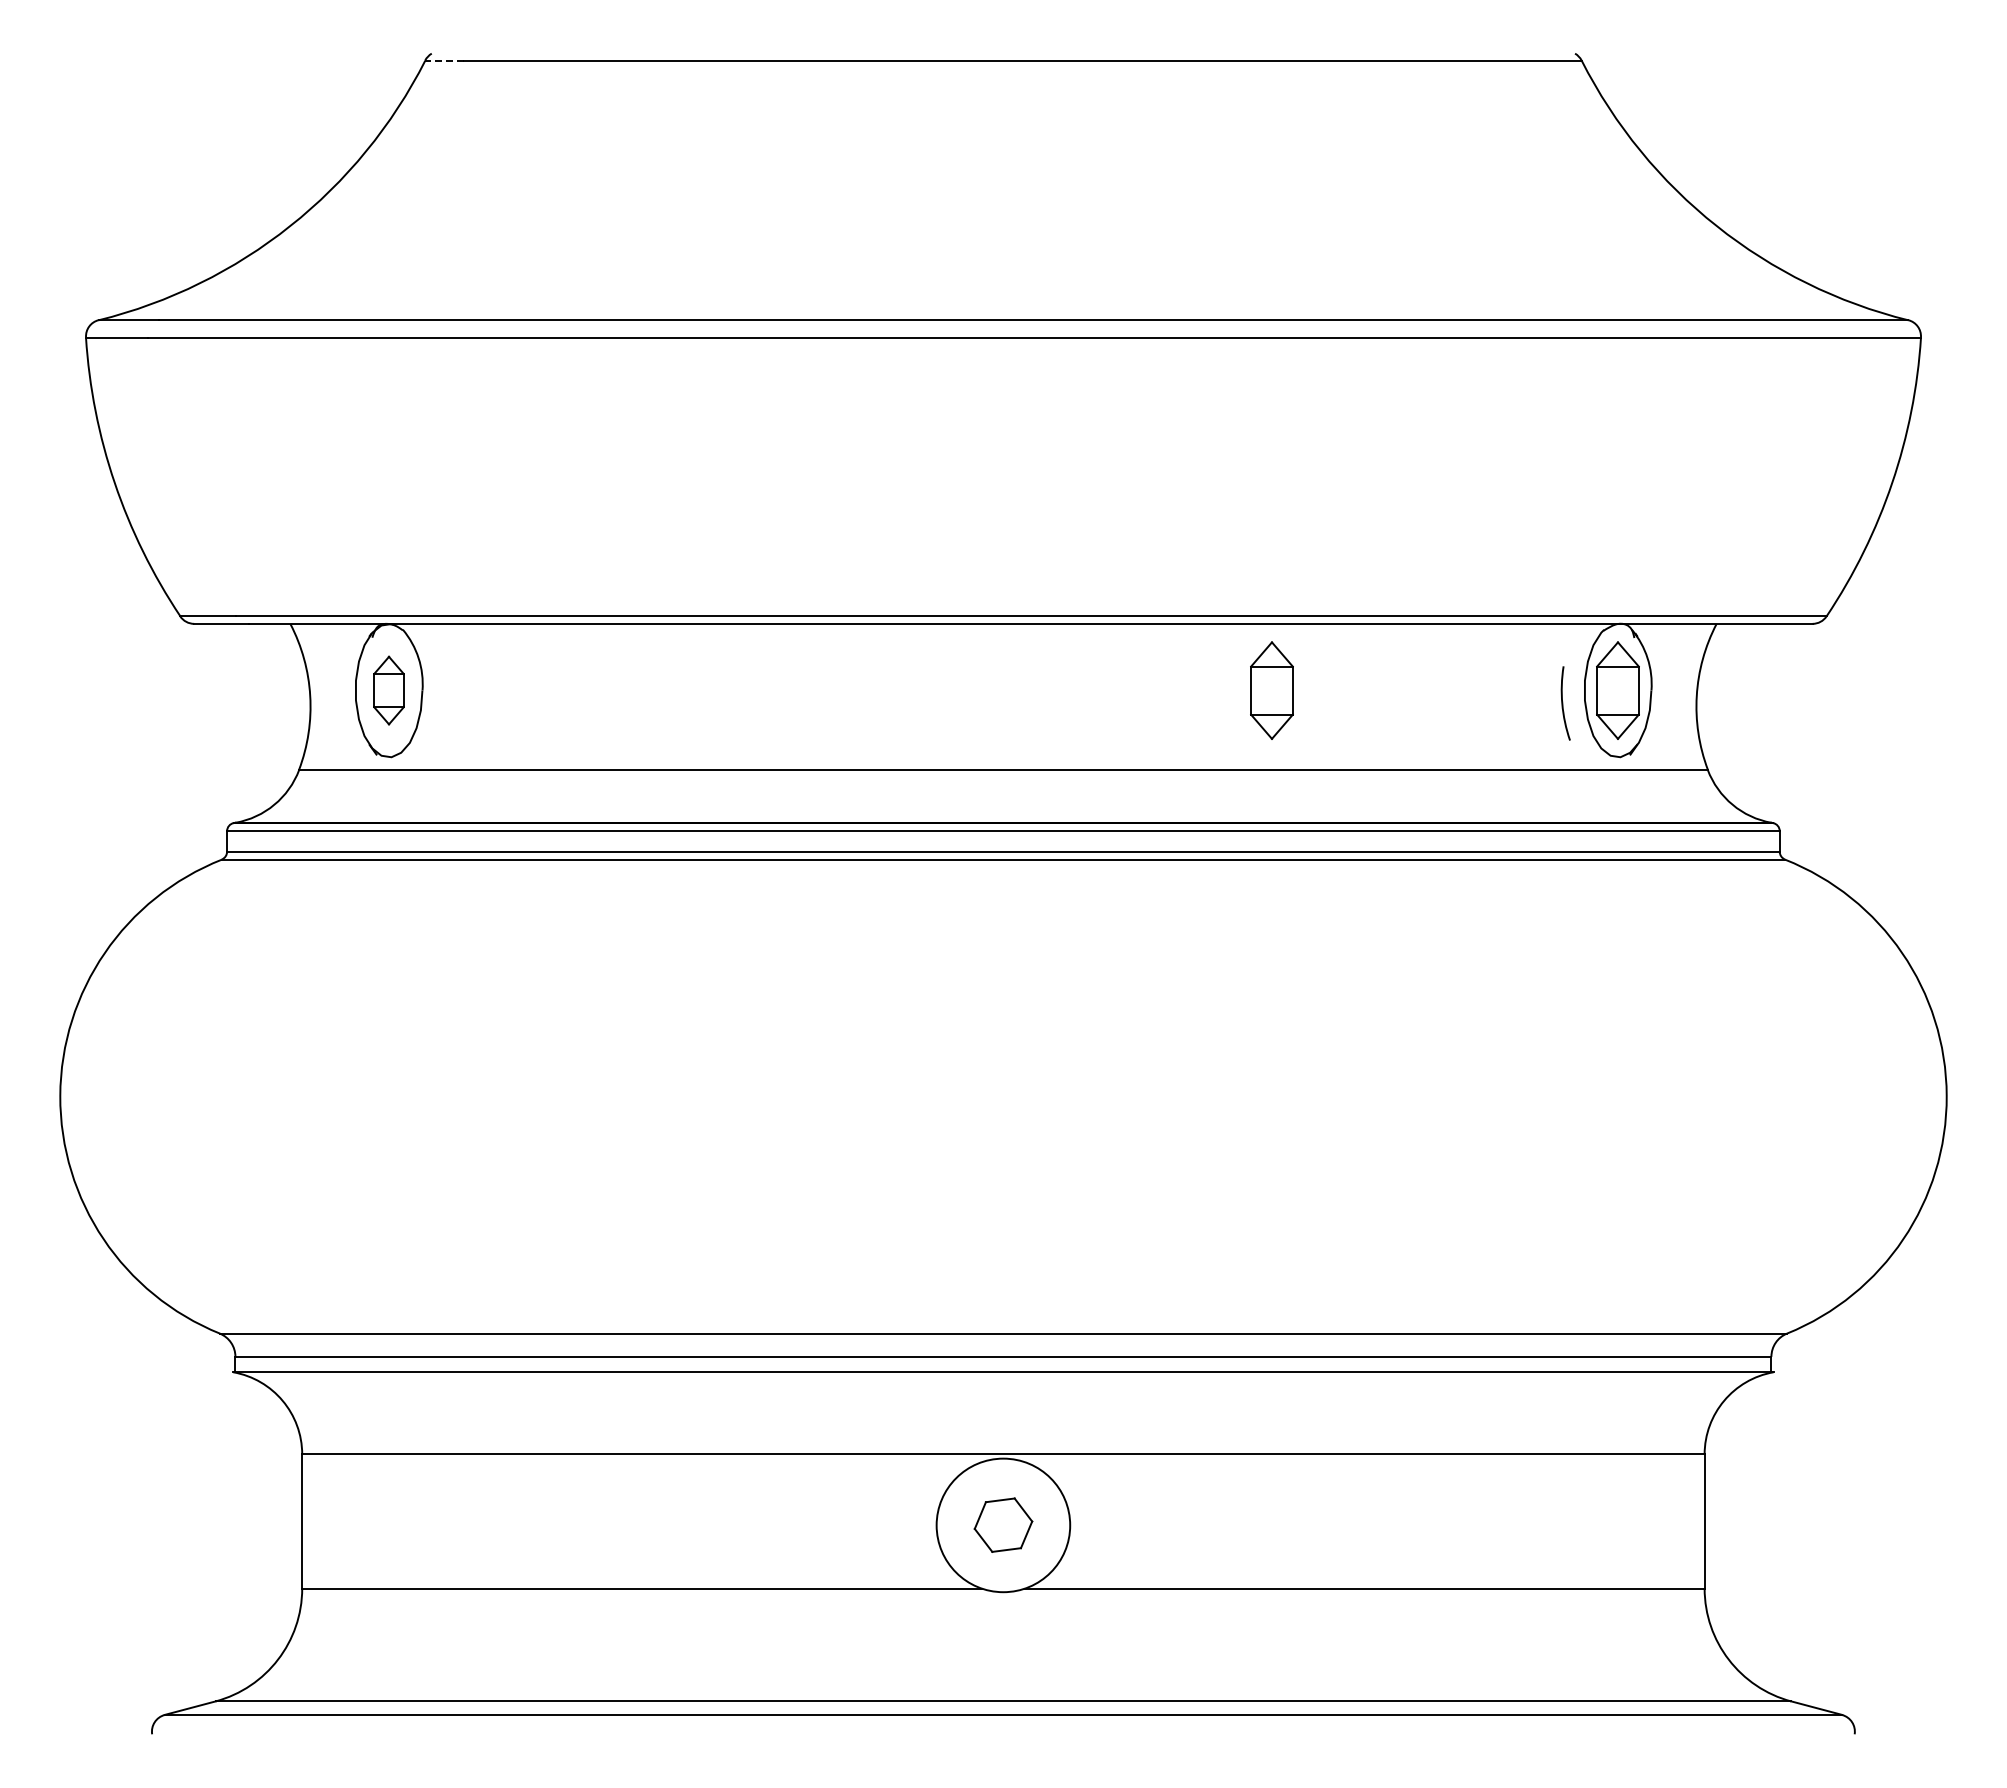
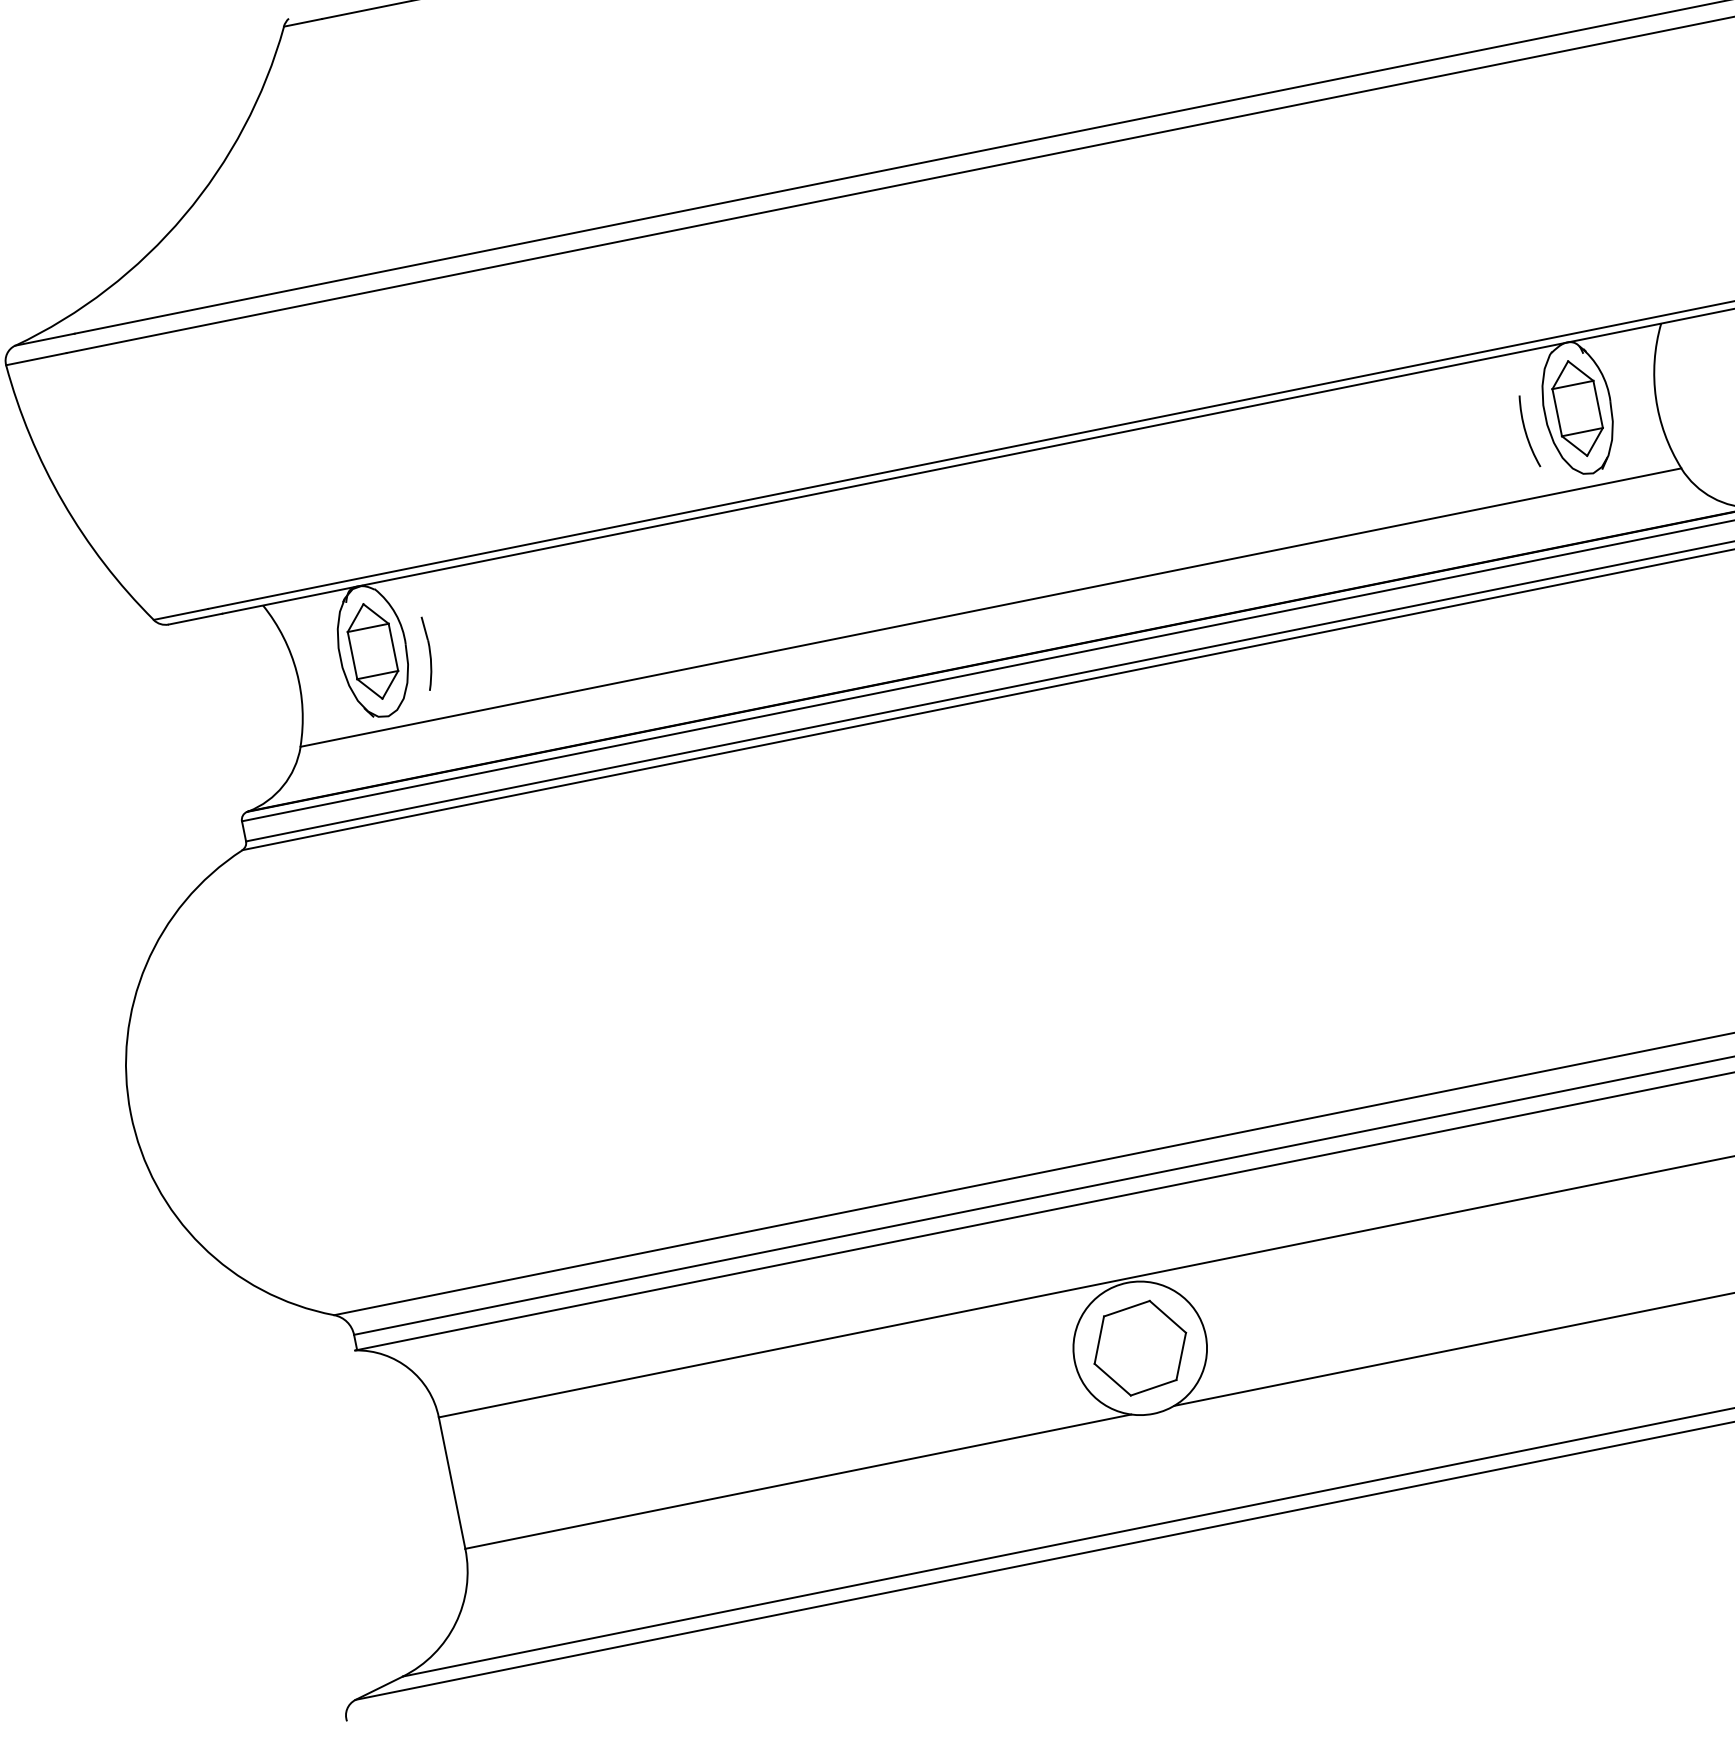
line: (444, 60) -> (302, 22), dashed -> solid
part: (388, 690) -> (372, 651), size x1.43
part: (1271, 690) -> (1238, 476), removed
part: (441, 703) -> (426, 653), added
part: (1003, 1524) -> (1140, 1347), size x1.67

